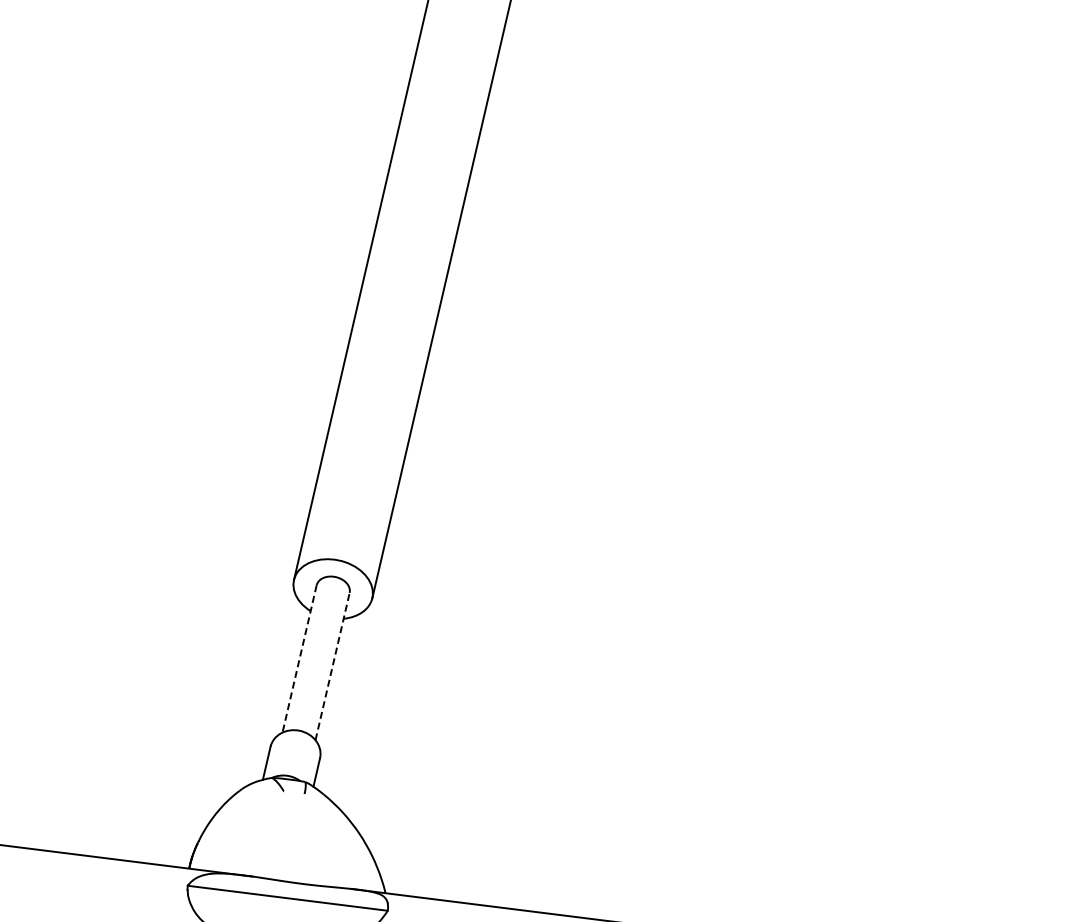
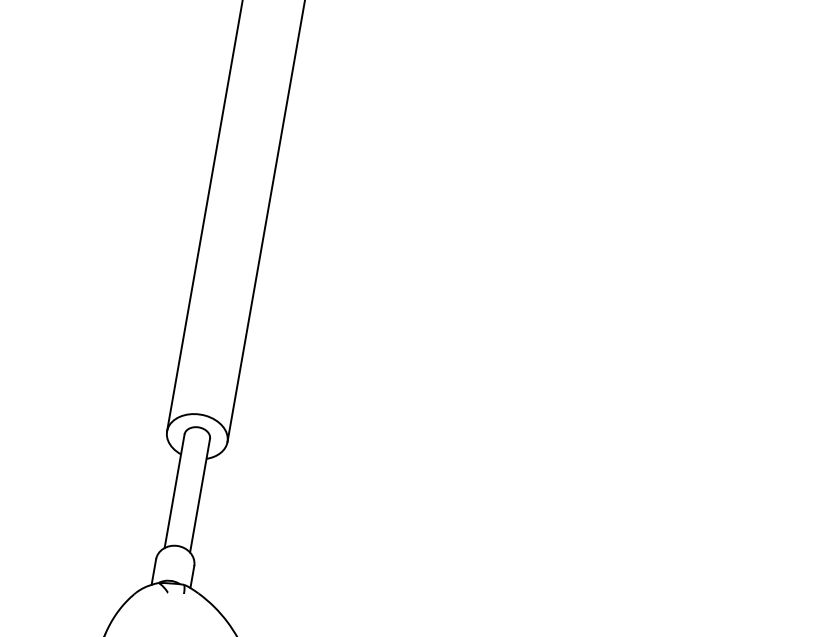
line: (299, 658) -> (174, 490), dashed -> solid
line: (332, 666) -> (199, 495), dashed -> solid

